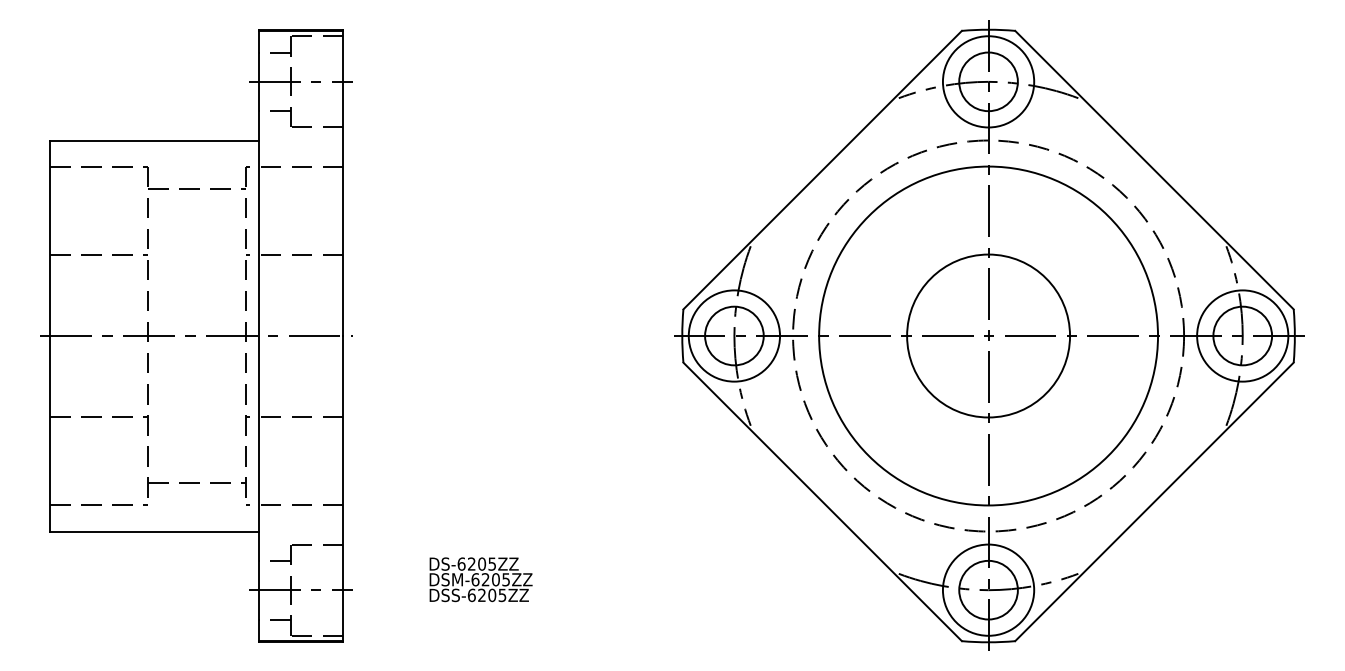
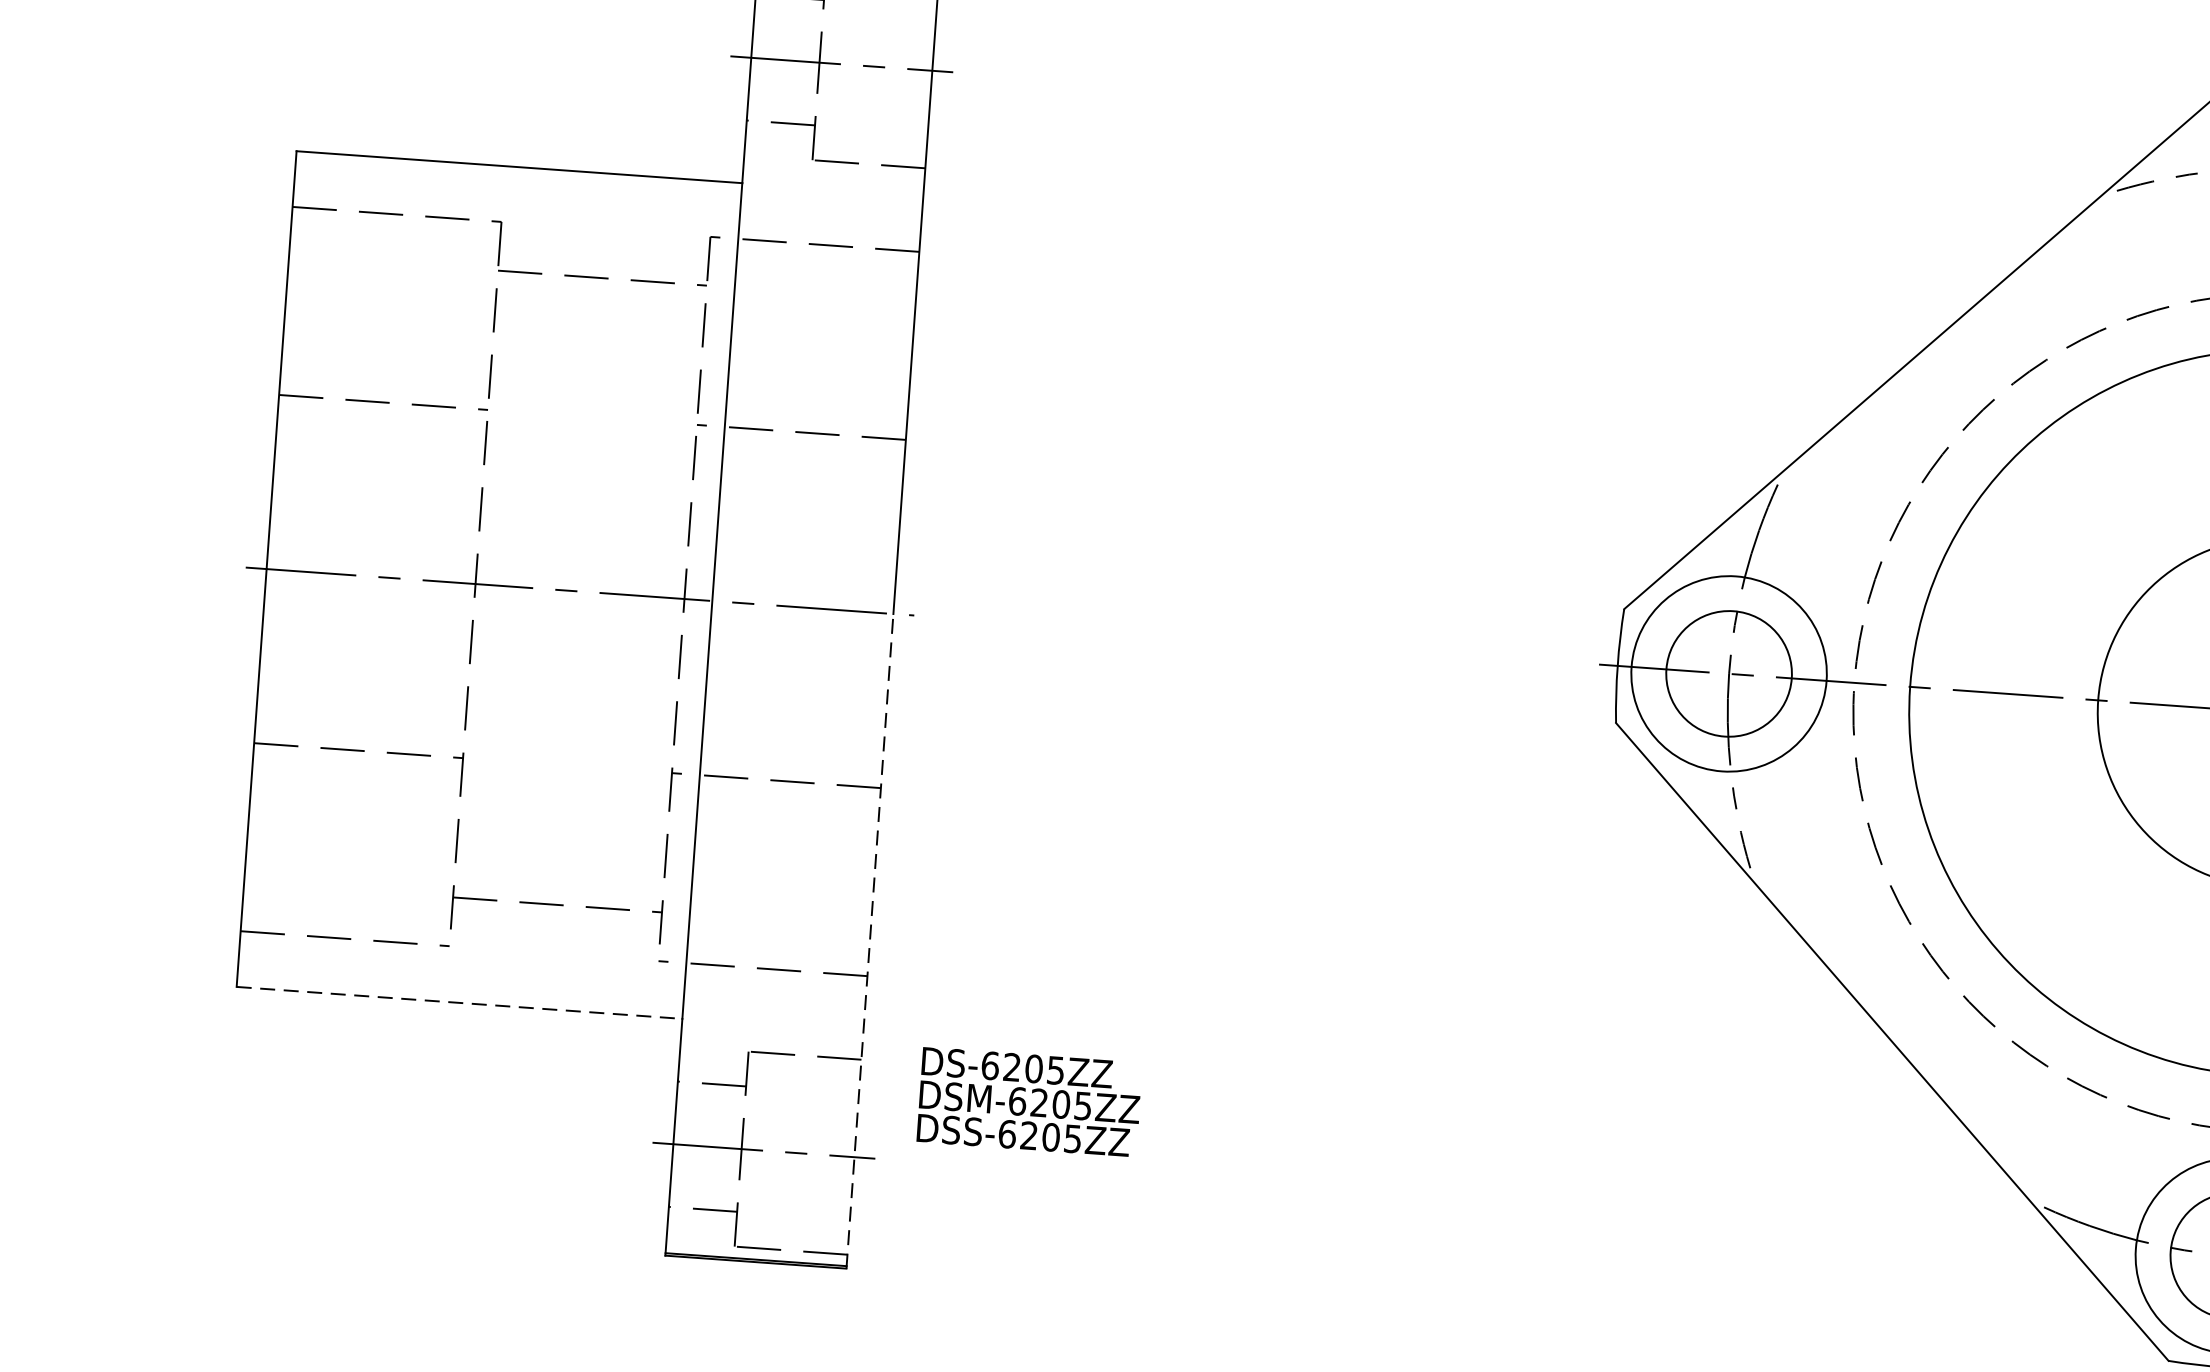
line: (343, 488) -> (870, 939), solid -> dashed
line: (154, 531) -> (459, 1002), solid -> dashed
text: (480, 579) -> (1028, 1101), moved

